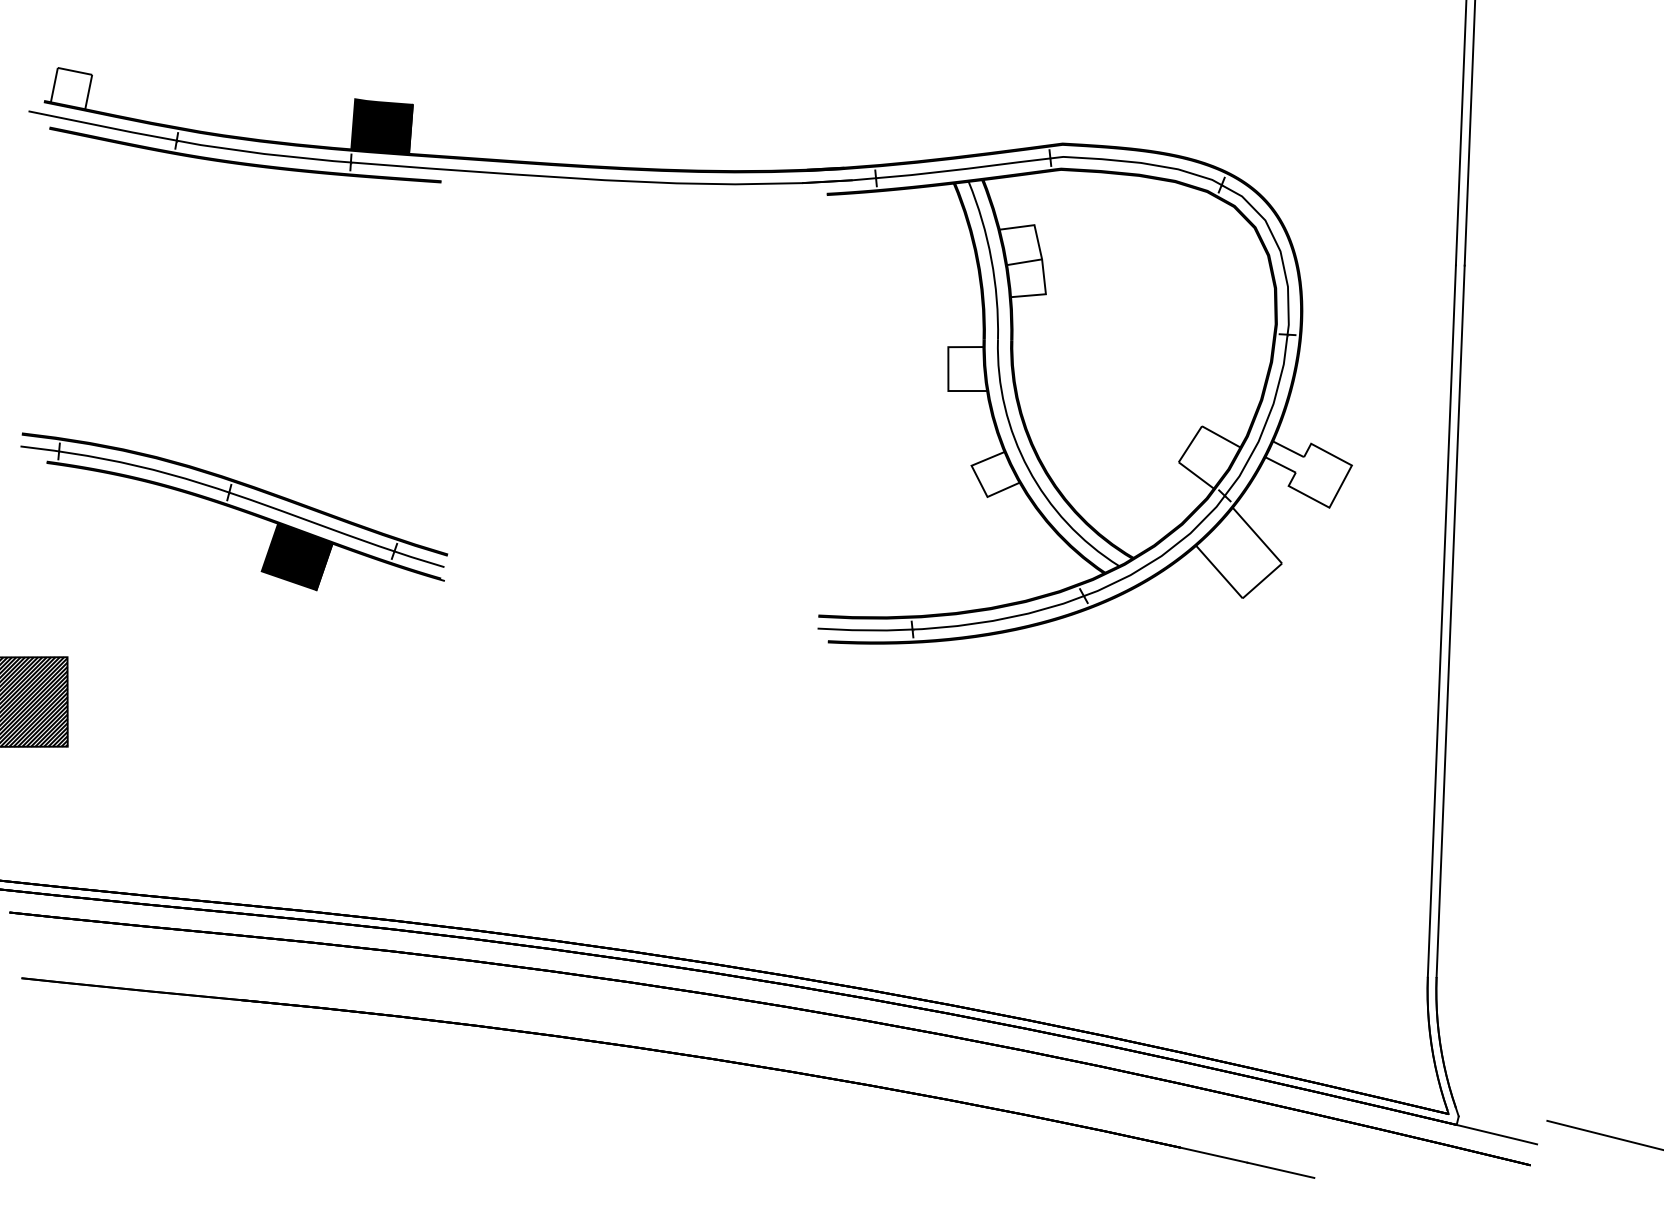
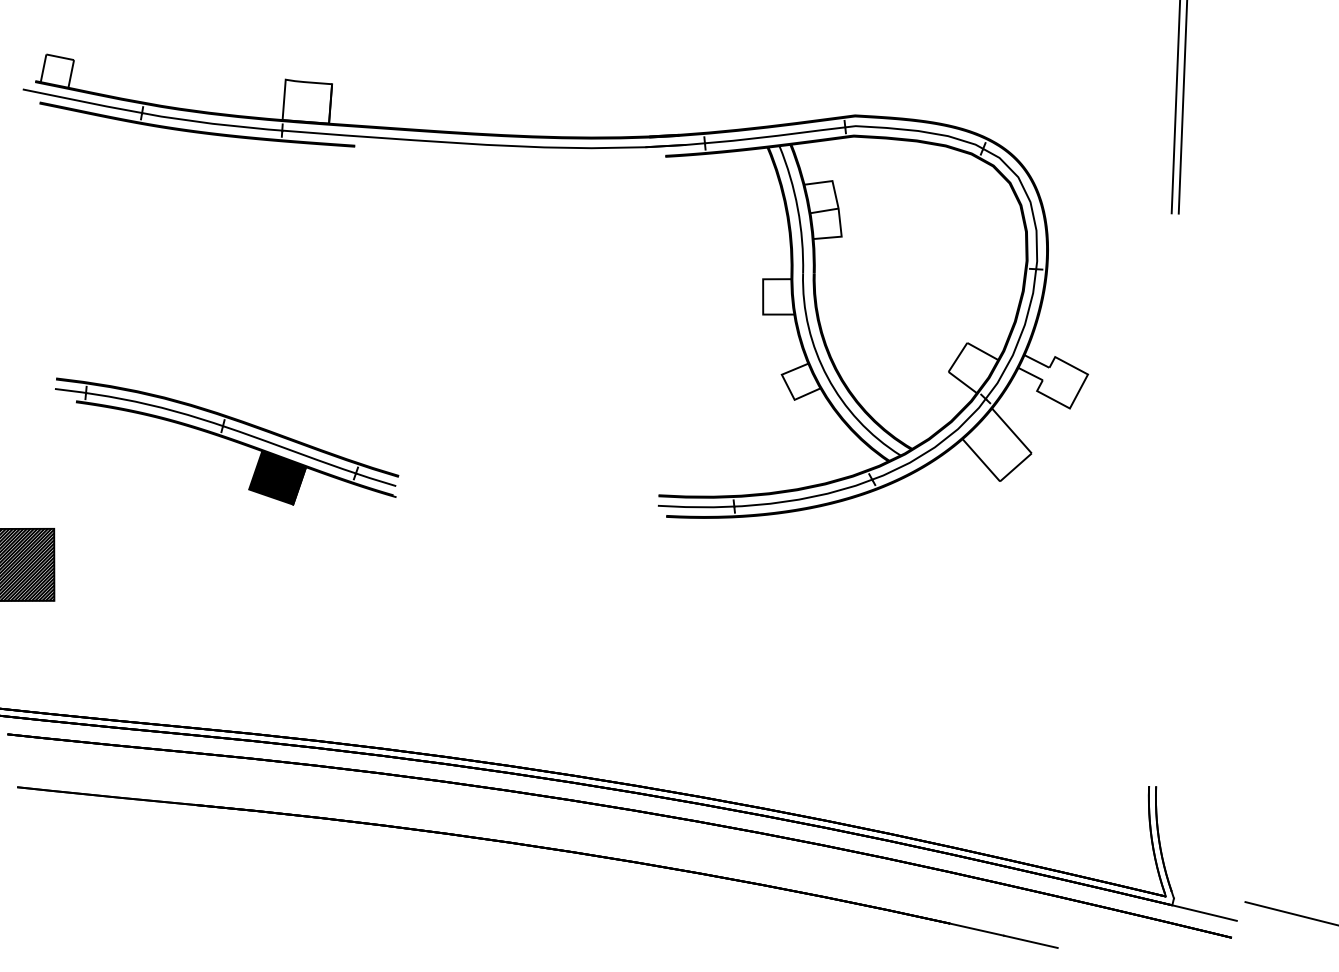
fill: (381, 126) -> (306, 101), removed
part: (234, 511) -> (227, 441), moved
line: (1441, 620) -> (1160, 499), removed
line: (1450, 621) -> (1167, 500), removed

